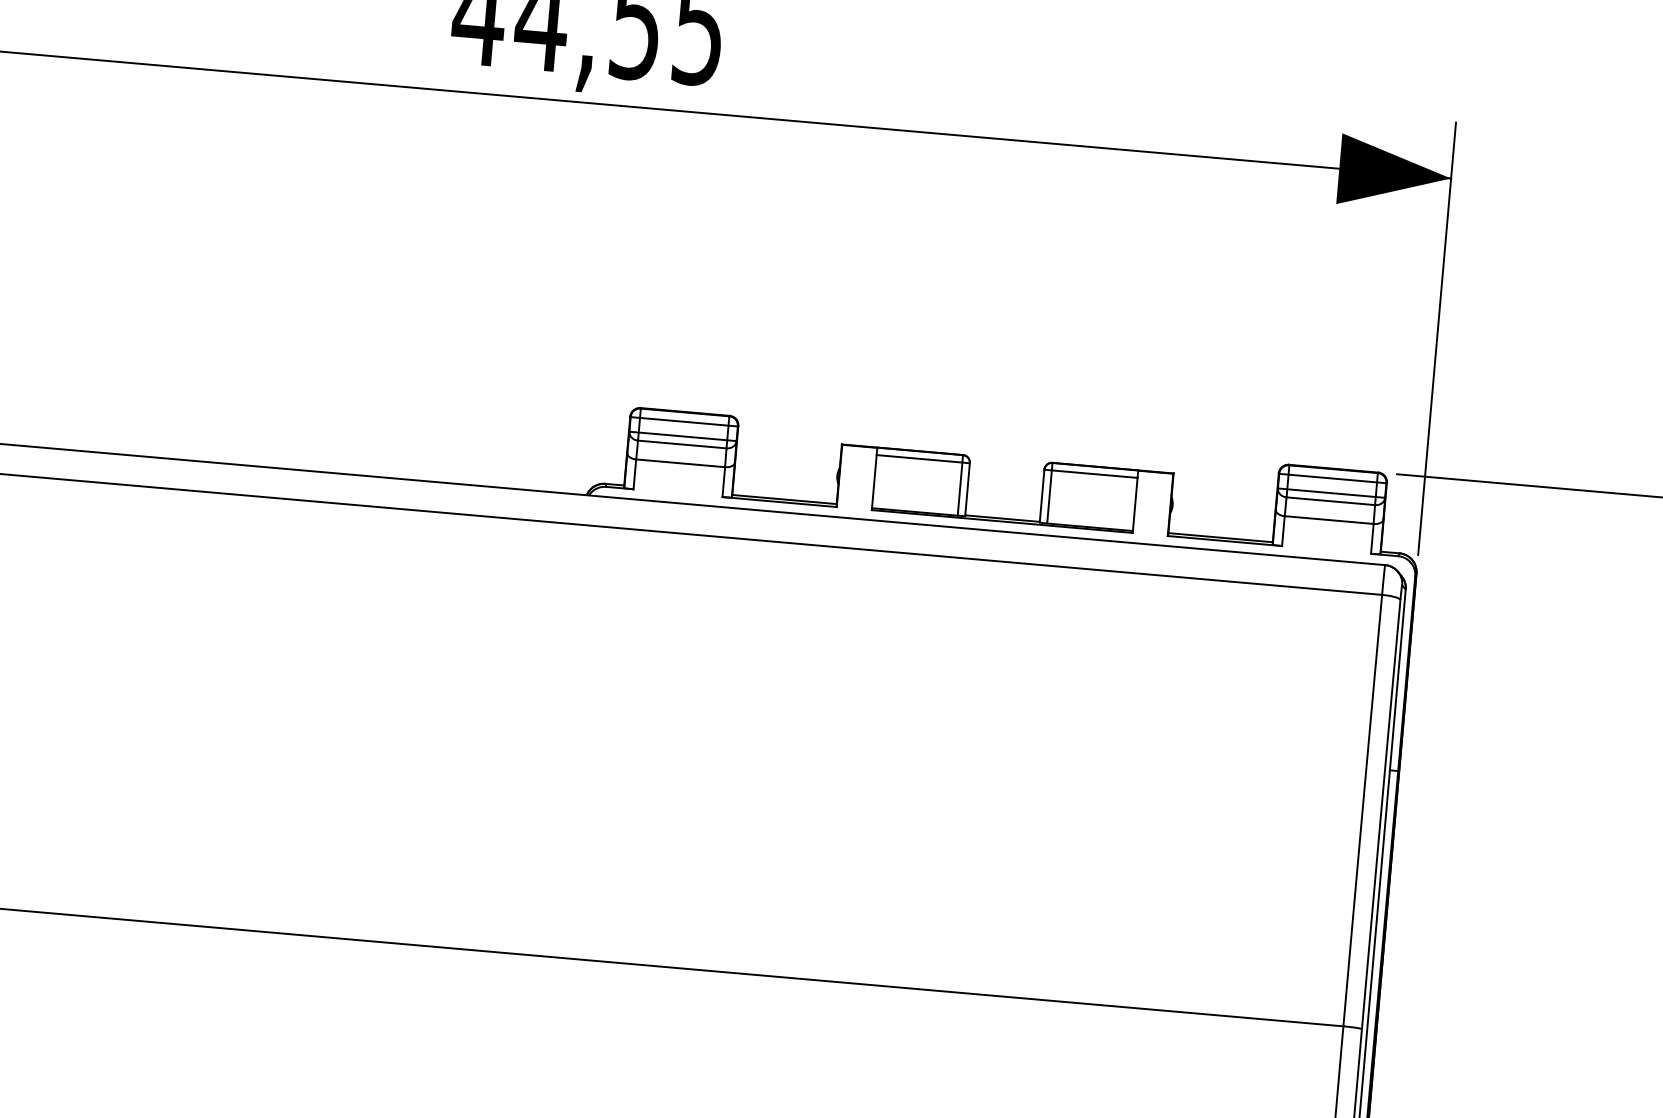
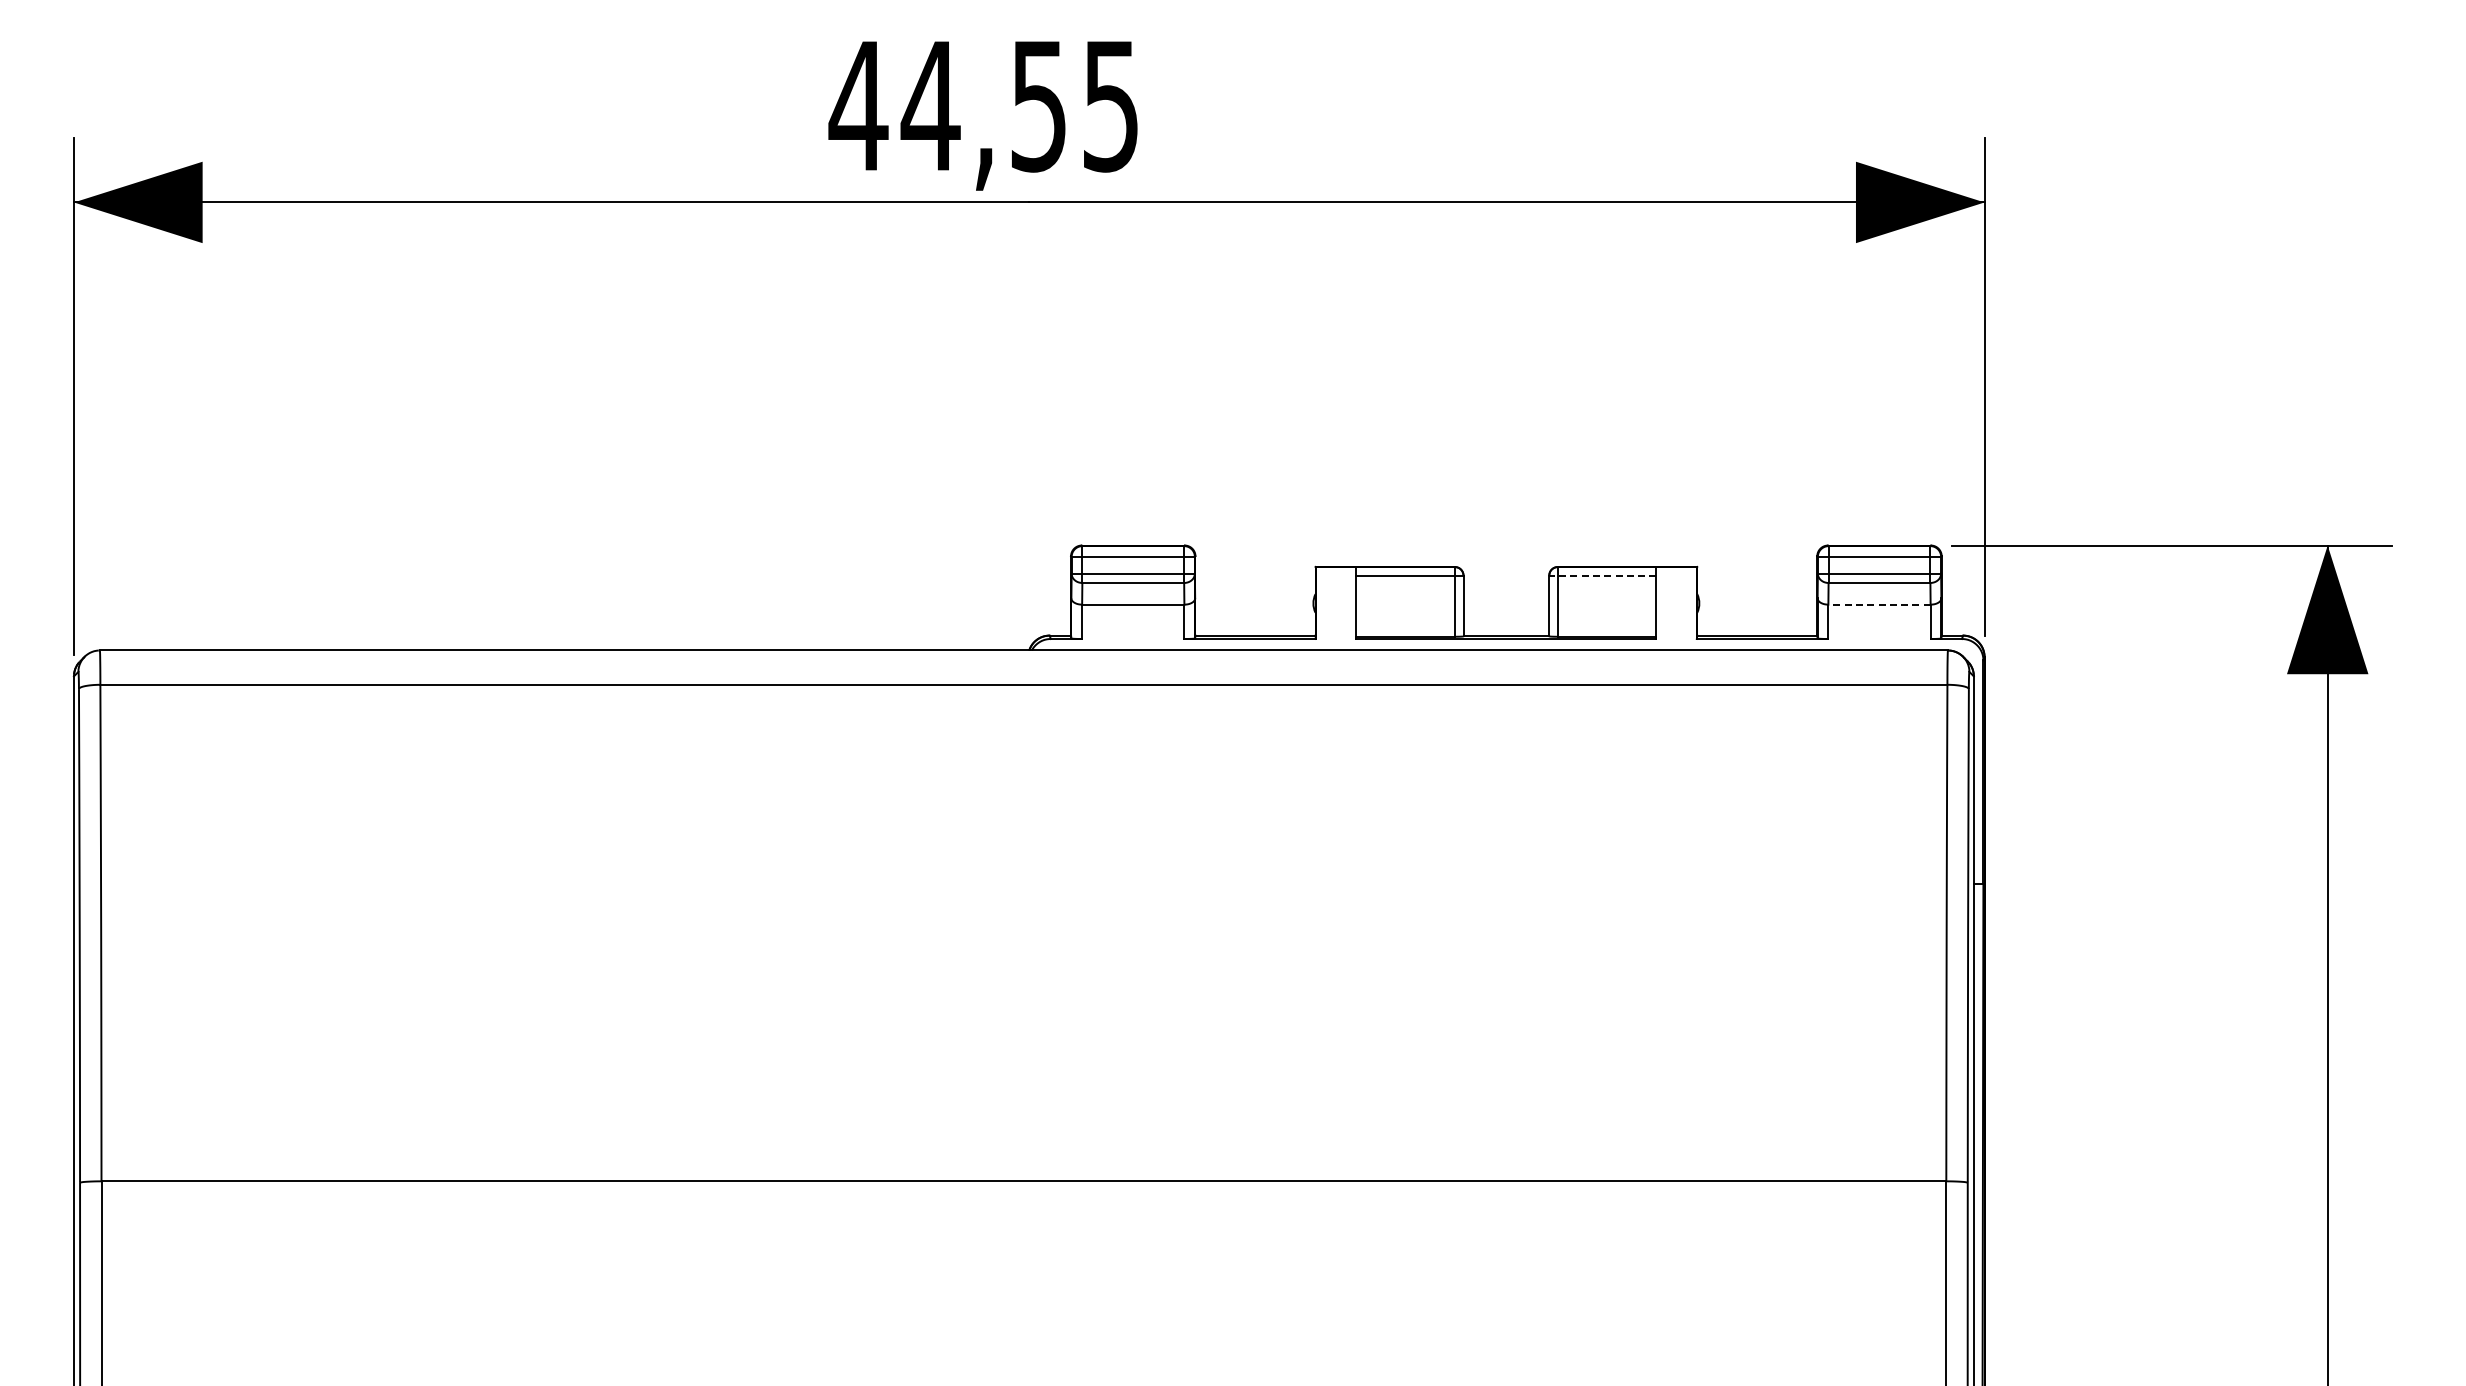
line: (1090, 473) -> (1602, 575), solid -> dashed
line: (1329, 519) -> (1879, 604), solid -> dashed

